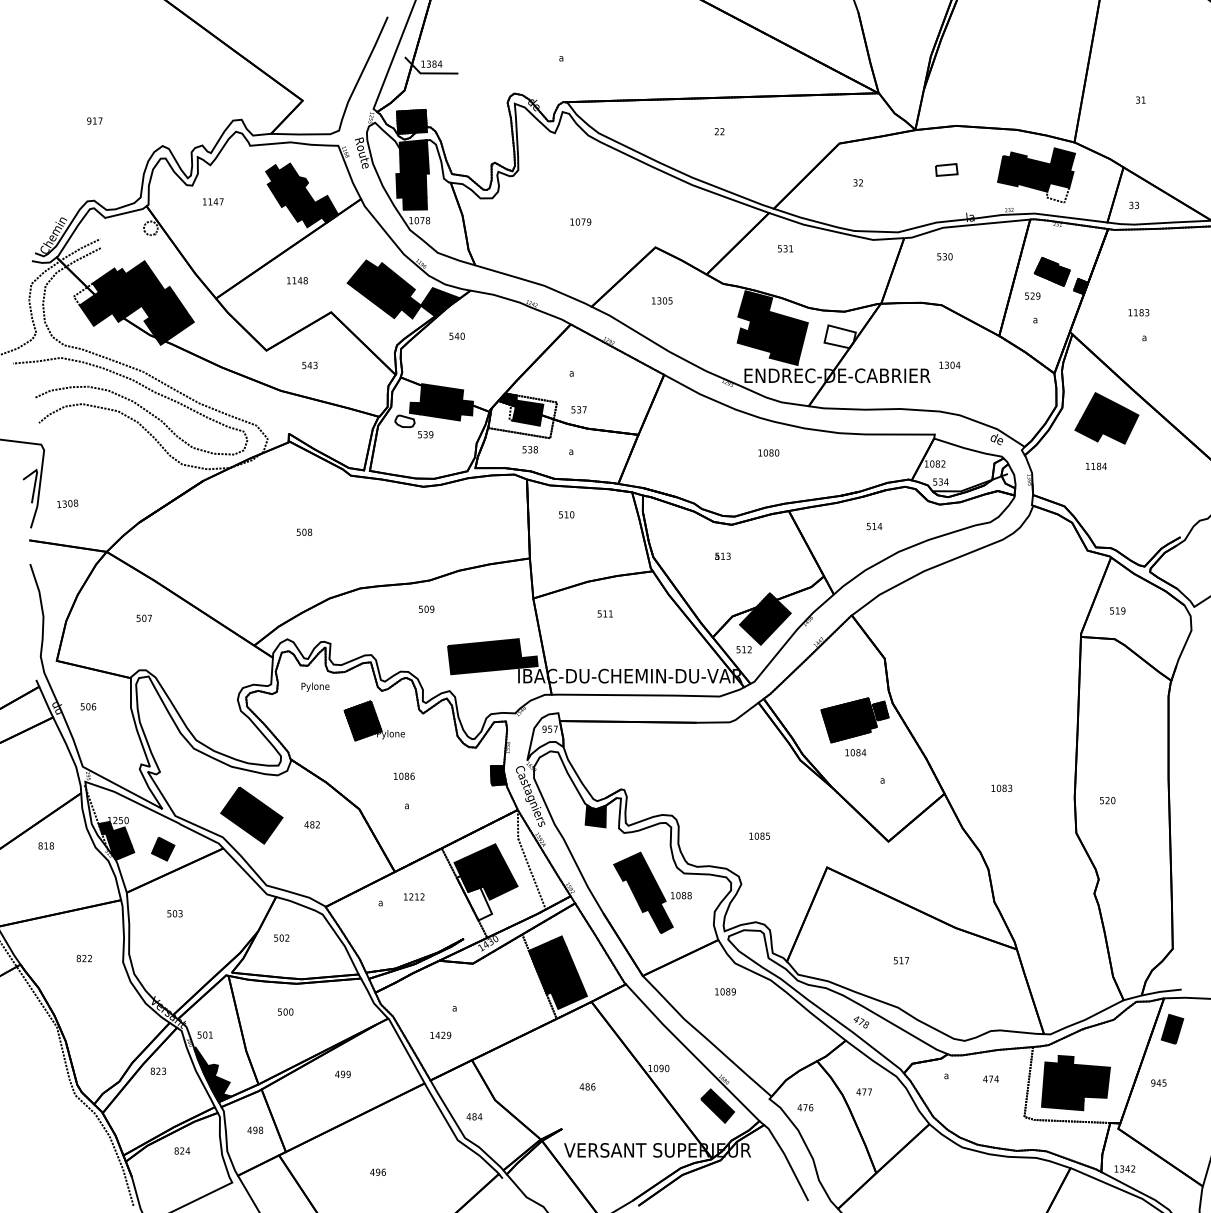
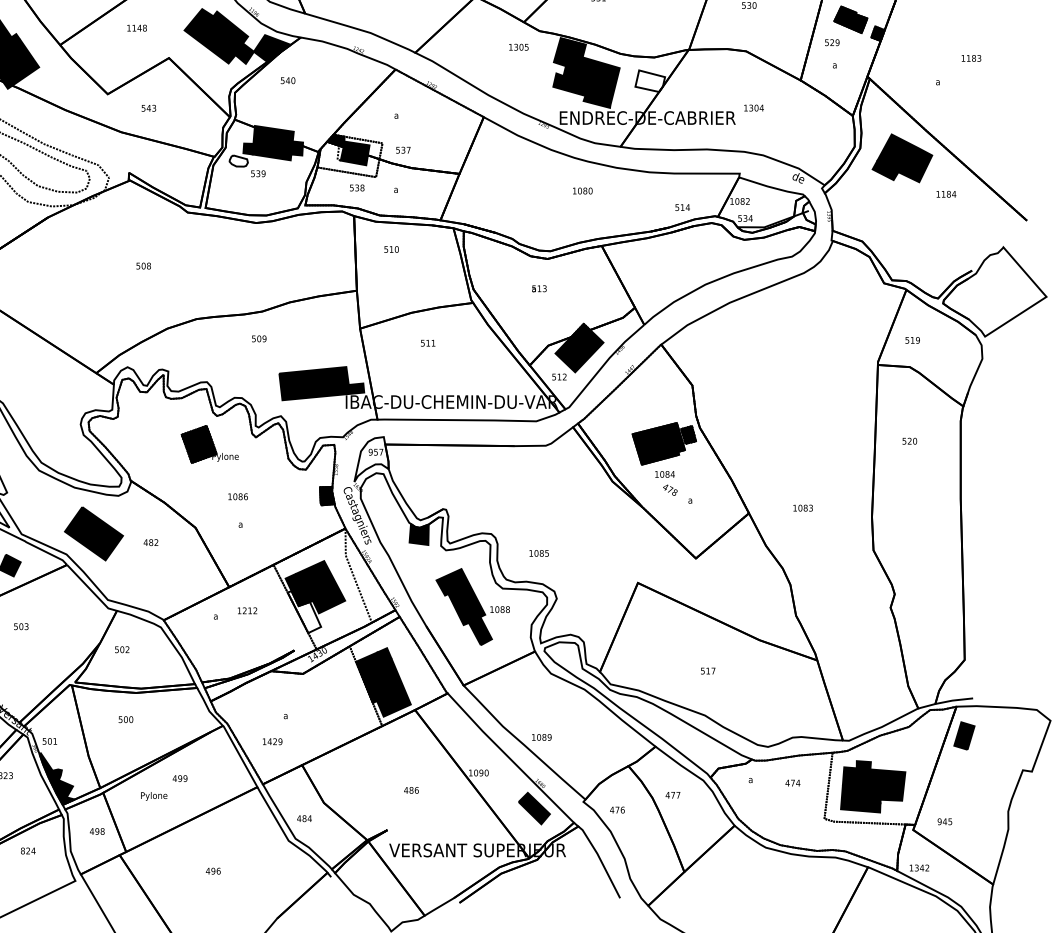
text: (662, 300) -> (519, 46), moved
text: (1138, 312) -> (971, 58), moved
text: (1096, 465) -> (946, 193), moved
text: (874, 526) -> (682, 207), moved
text: (315, 686) -> (154, 795), moved
text: (1107, 800) -> (909, 441), moved
text: (759, 835) -> (538, 552), moved
text: (725, 991) -> (541, 737), moved
text: (861, 1022) -> (670, 490), moved
text: (1158, 1082) -> (944, 821), moved

